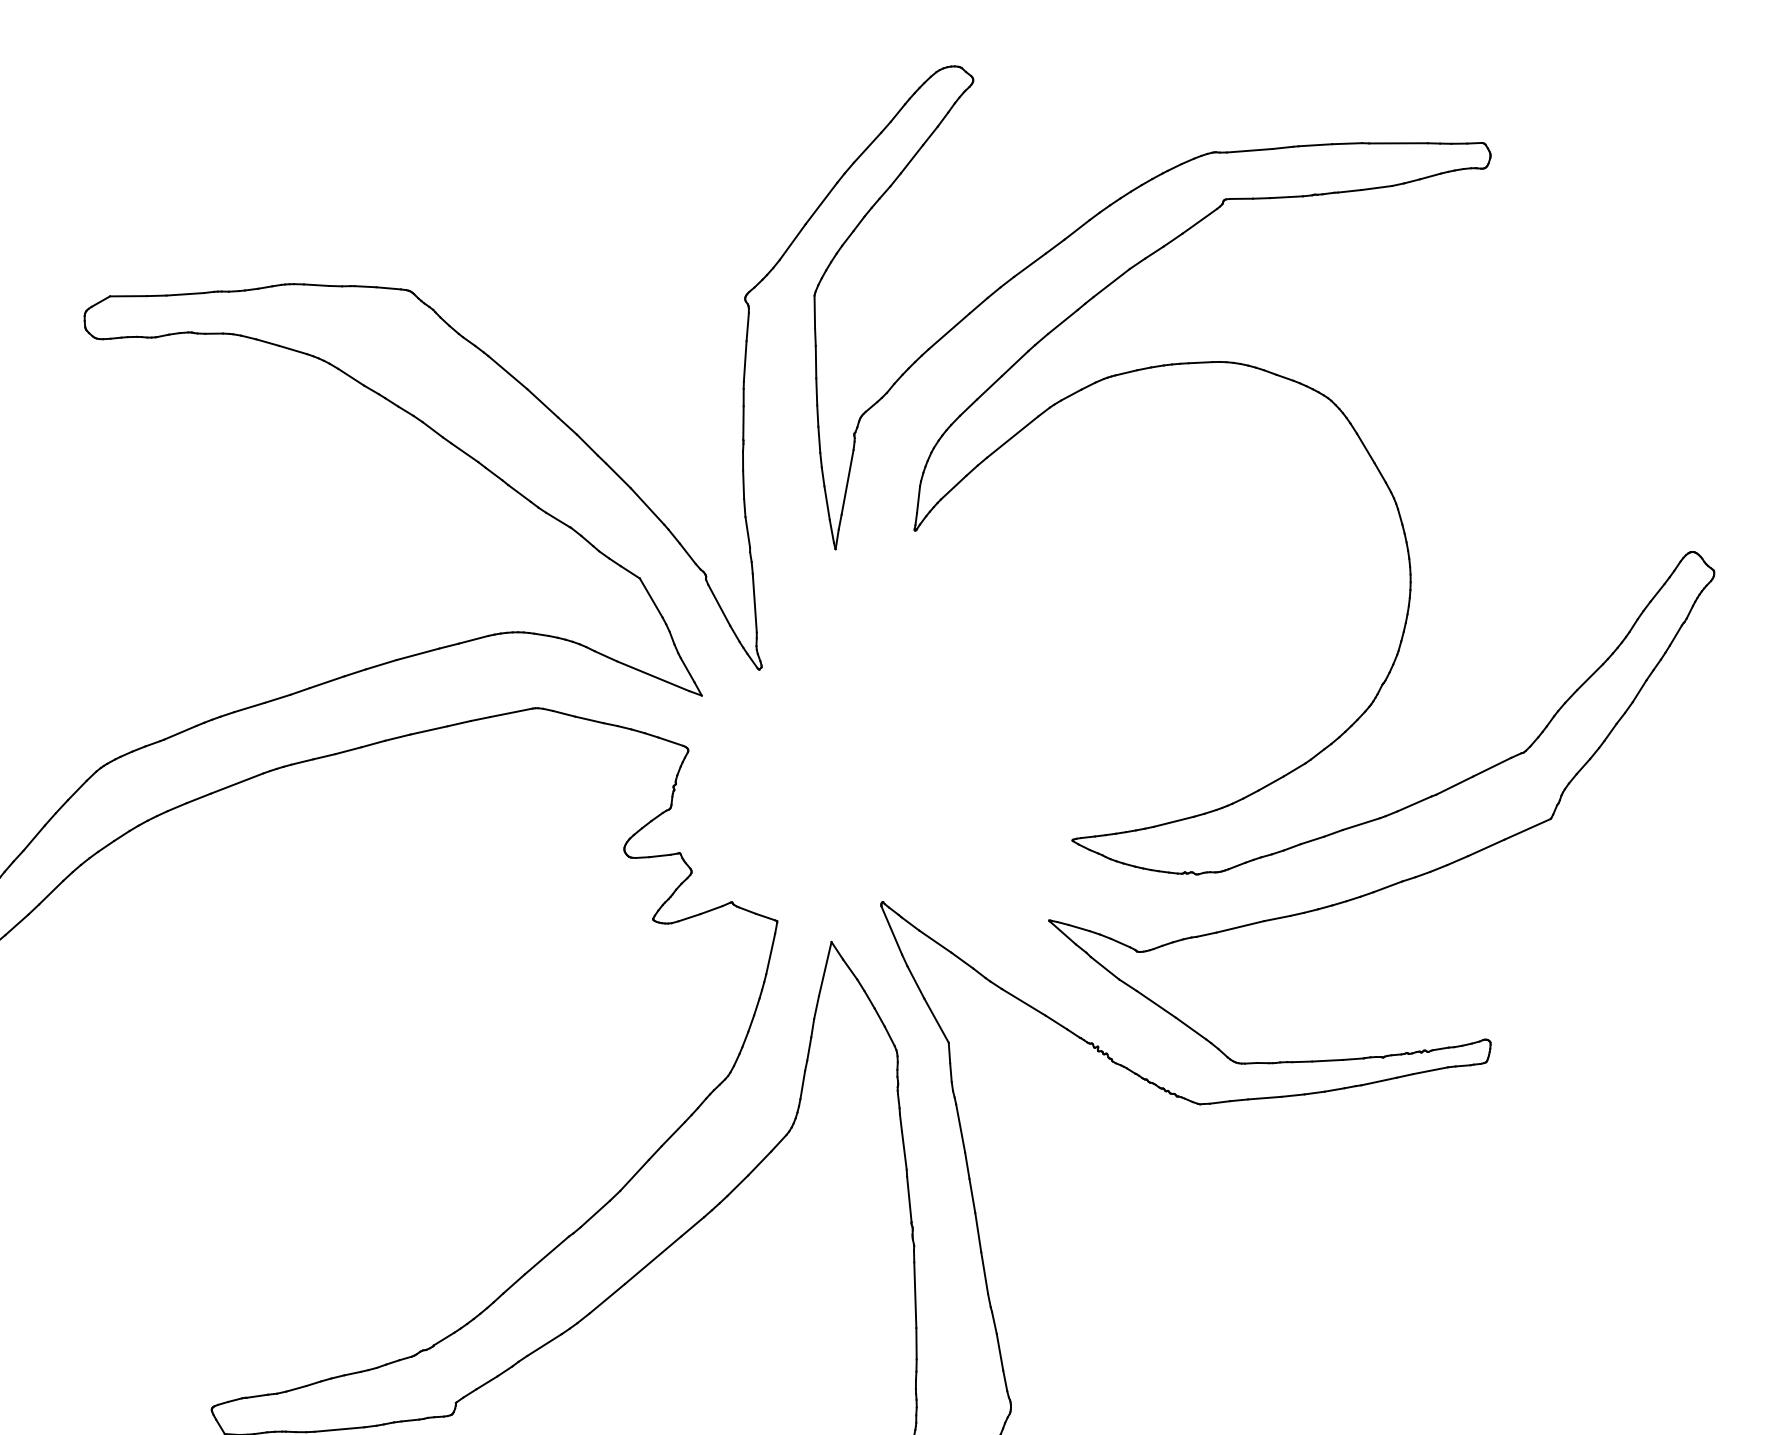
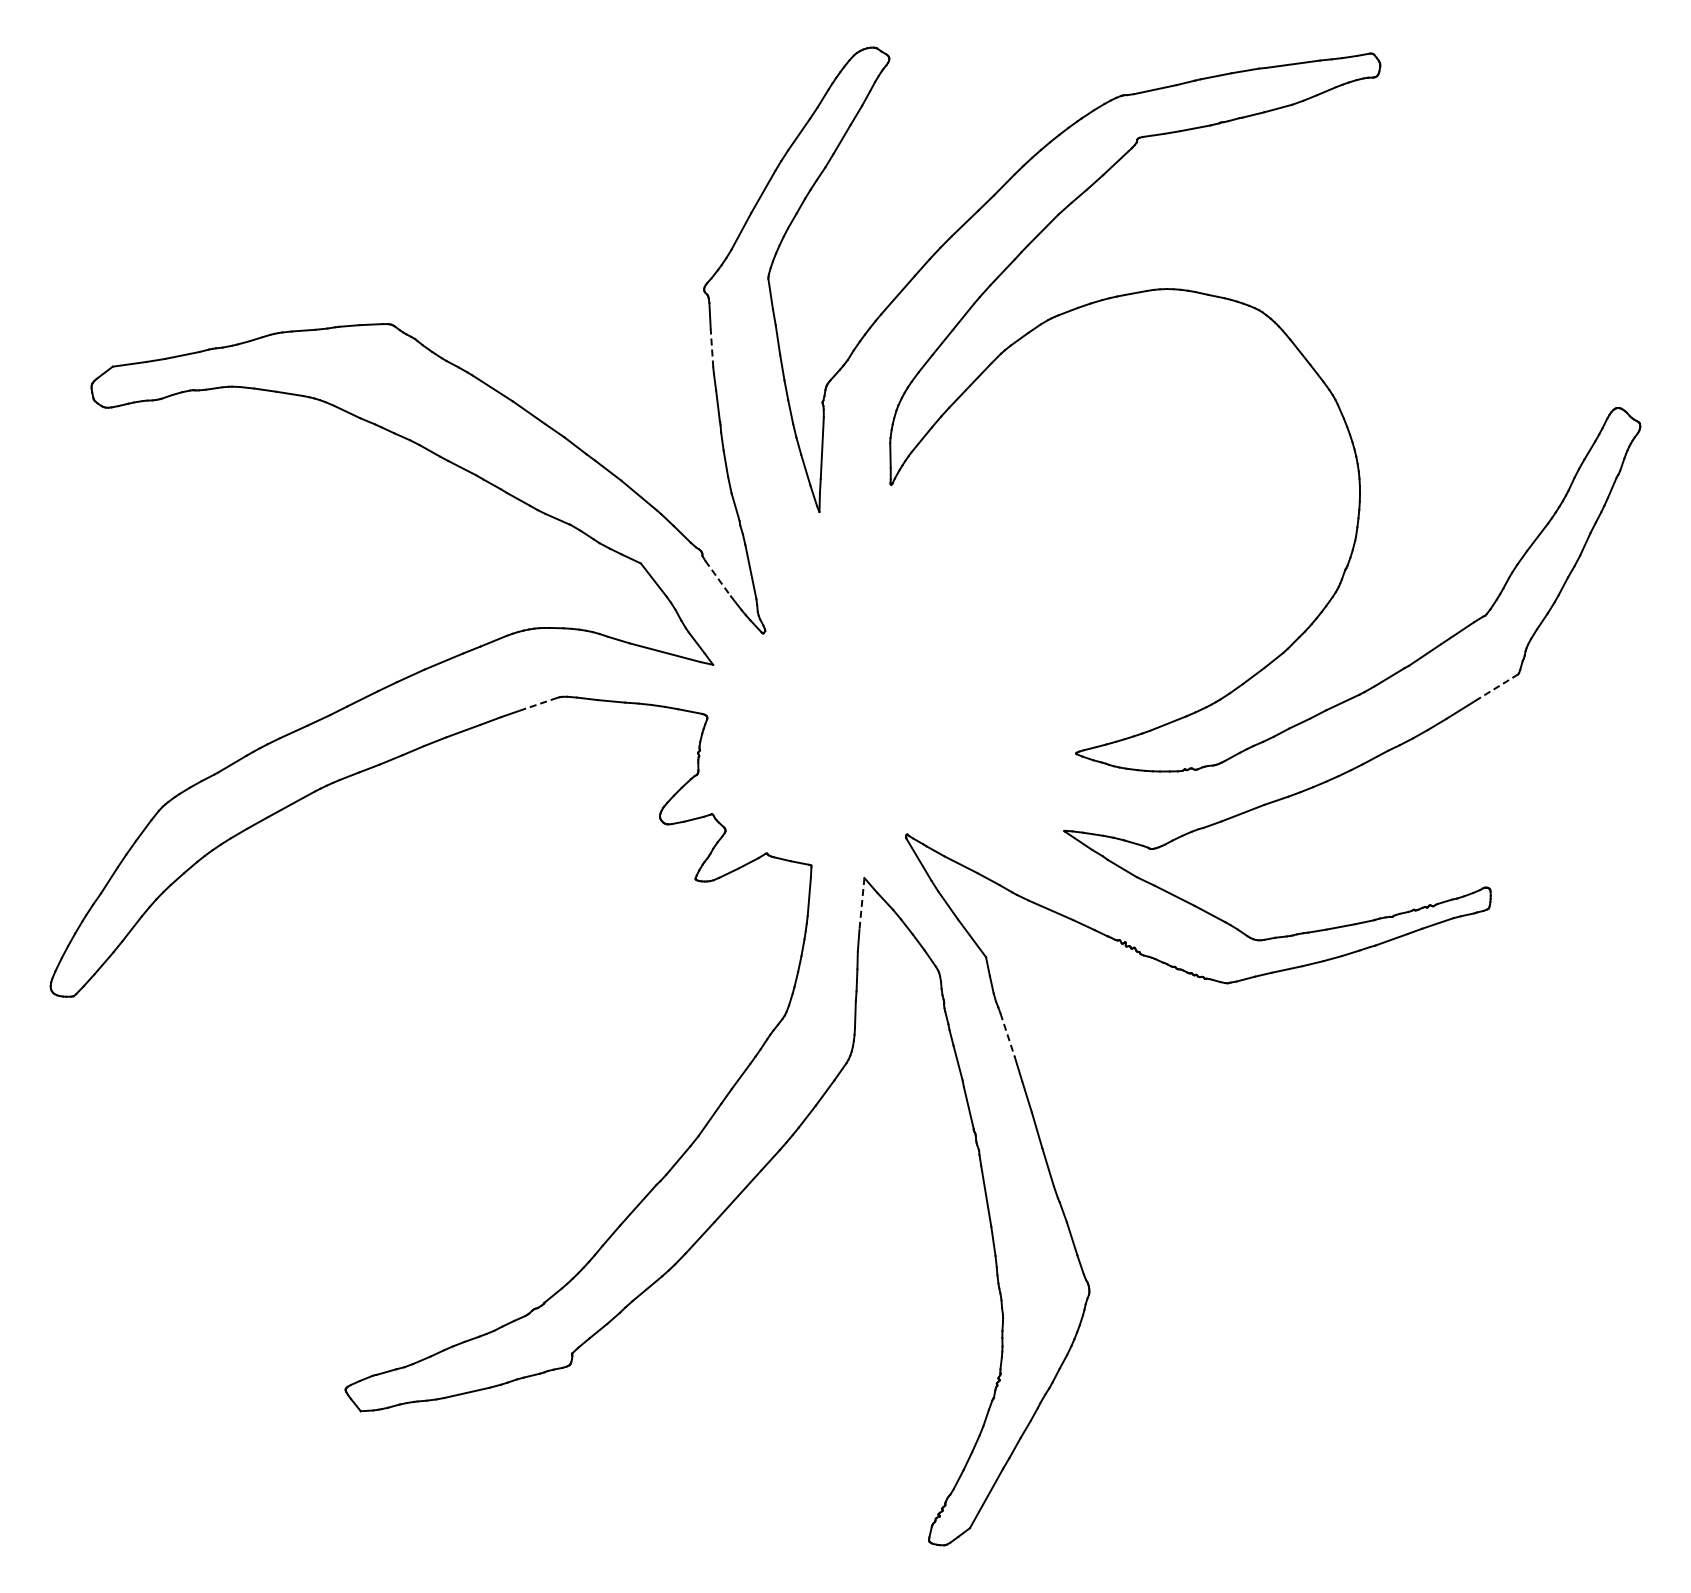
line: (744, 360) -> (711, 347), solid -> dashed
line: (719, 605) -> (718, 578), solid -> dashed
line: (510, 712) -> (537, 704), solid -> dashed
line: (1527, 829) -> (1498, 686), solid -> dashed
line: (824, 969) -> (861, 904), solid -> dashed
line: (960, 1128) -> (1007, 1035), solid -> dashed

